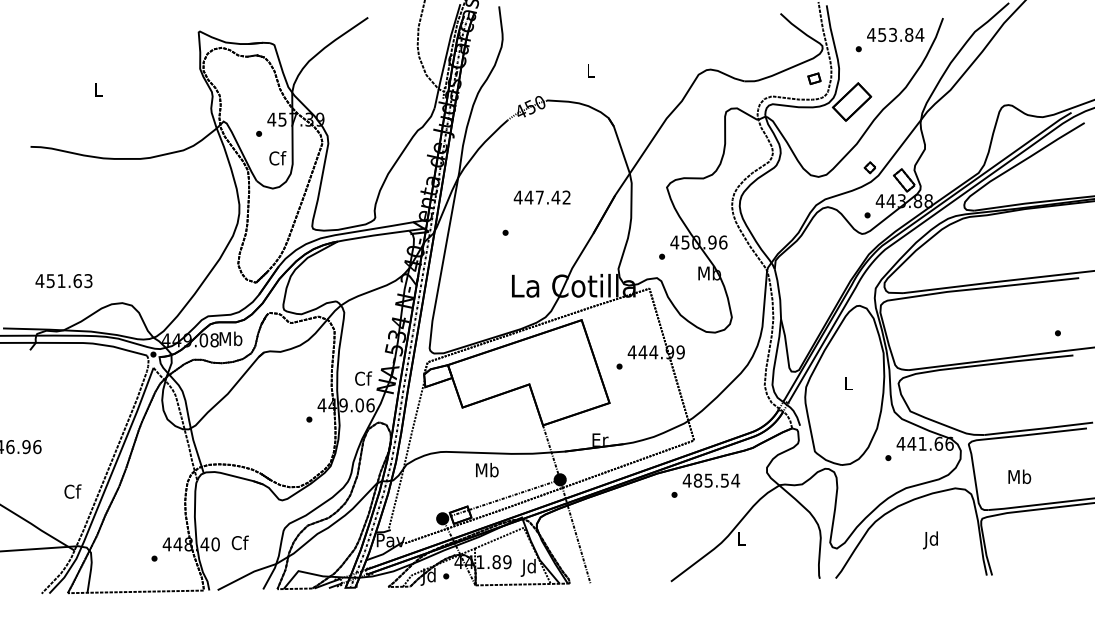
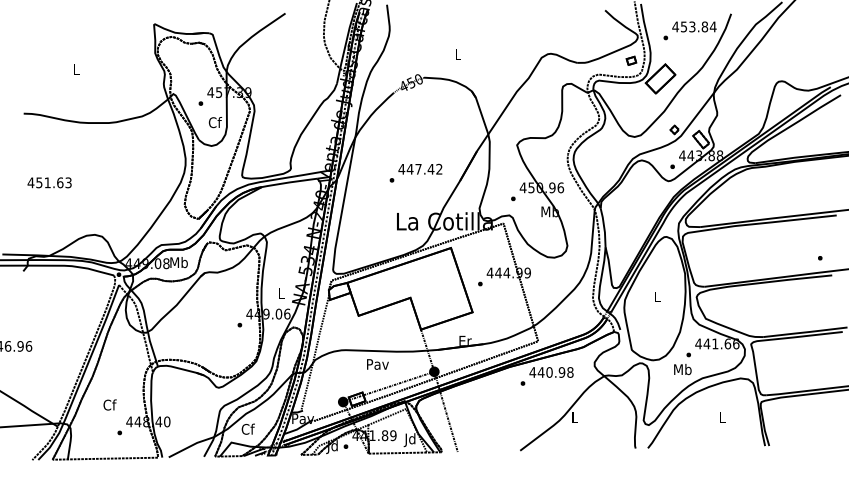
text: (541, 197) -> (419, 169), moved
text: (63, 281) -> (49, 183), moved
text: (363, 378) -> (281, 293), Cf -> L
text: (487, 469) -> (377, 363), Mb -> Pav
text: (1019, 476) -> (682, 369), moved
text: (716, 480) -> (555, 372), 485.54 -> 440.98
text: (72, 491) -> (109, 404), moved
text: (930, 540) -> (721, 418), Jd -> L
text: (239, 542) -> (247, 428), moved

